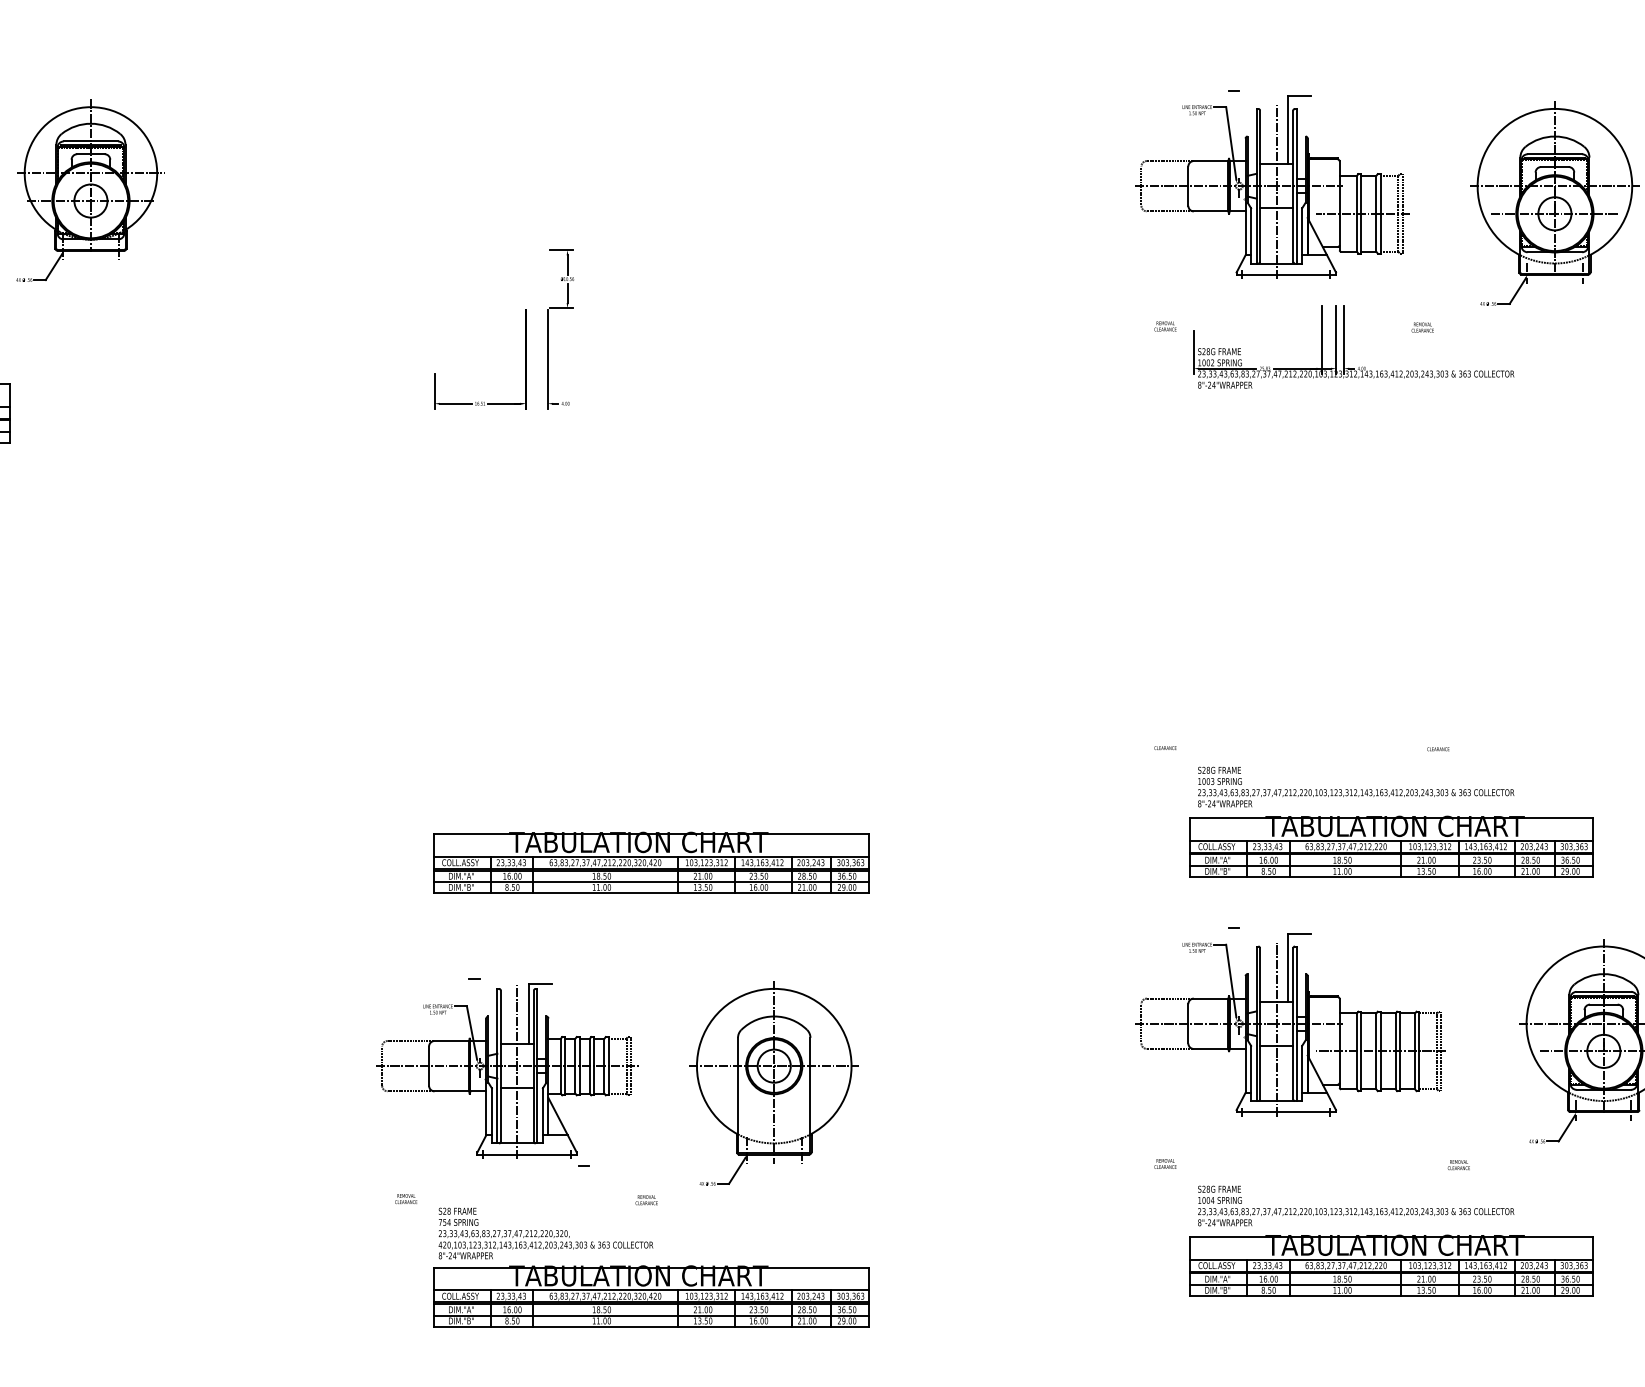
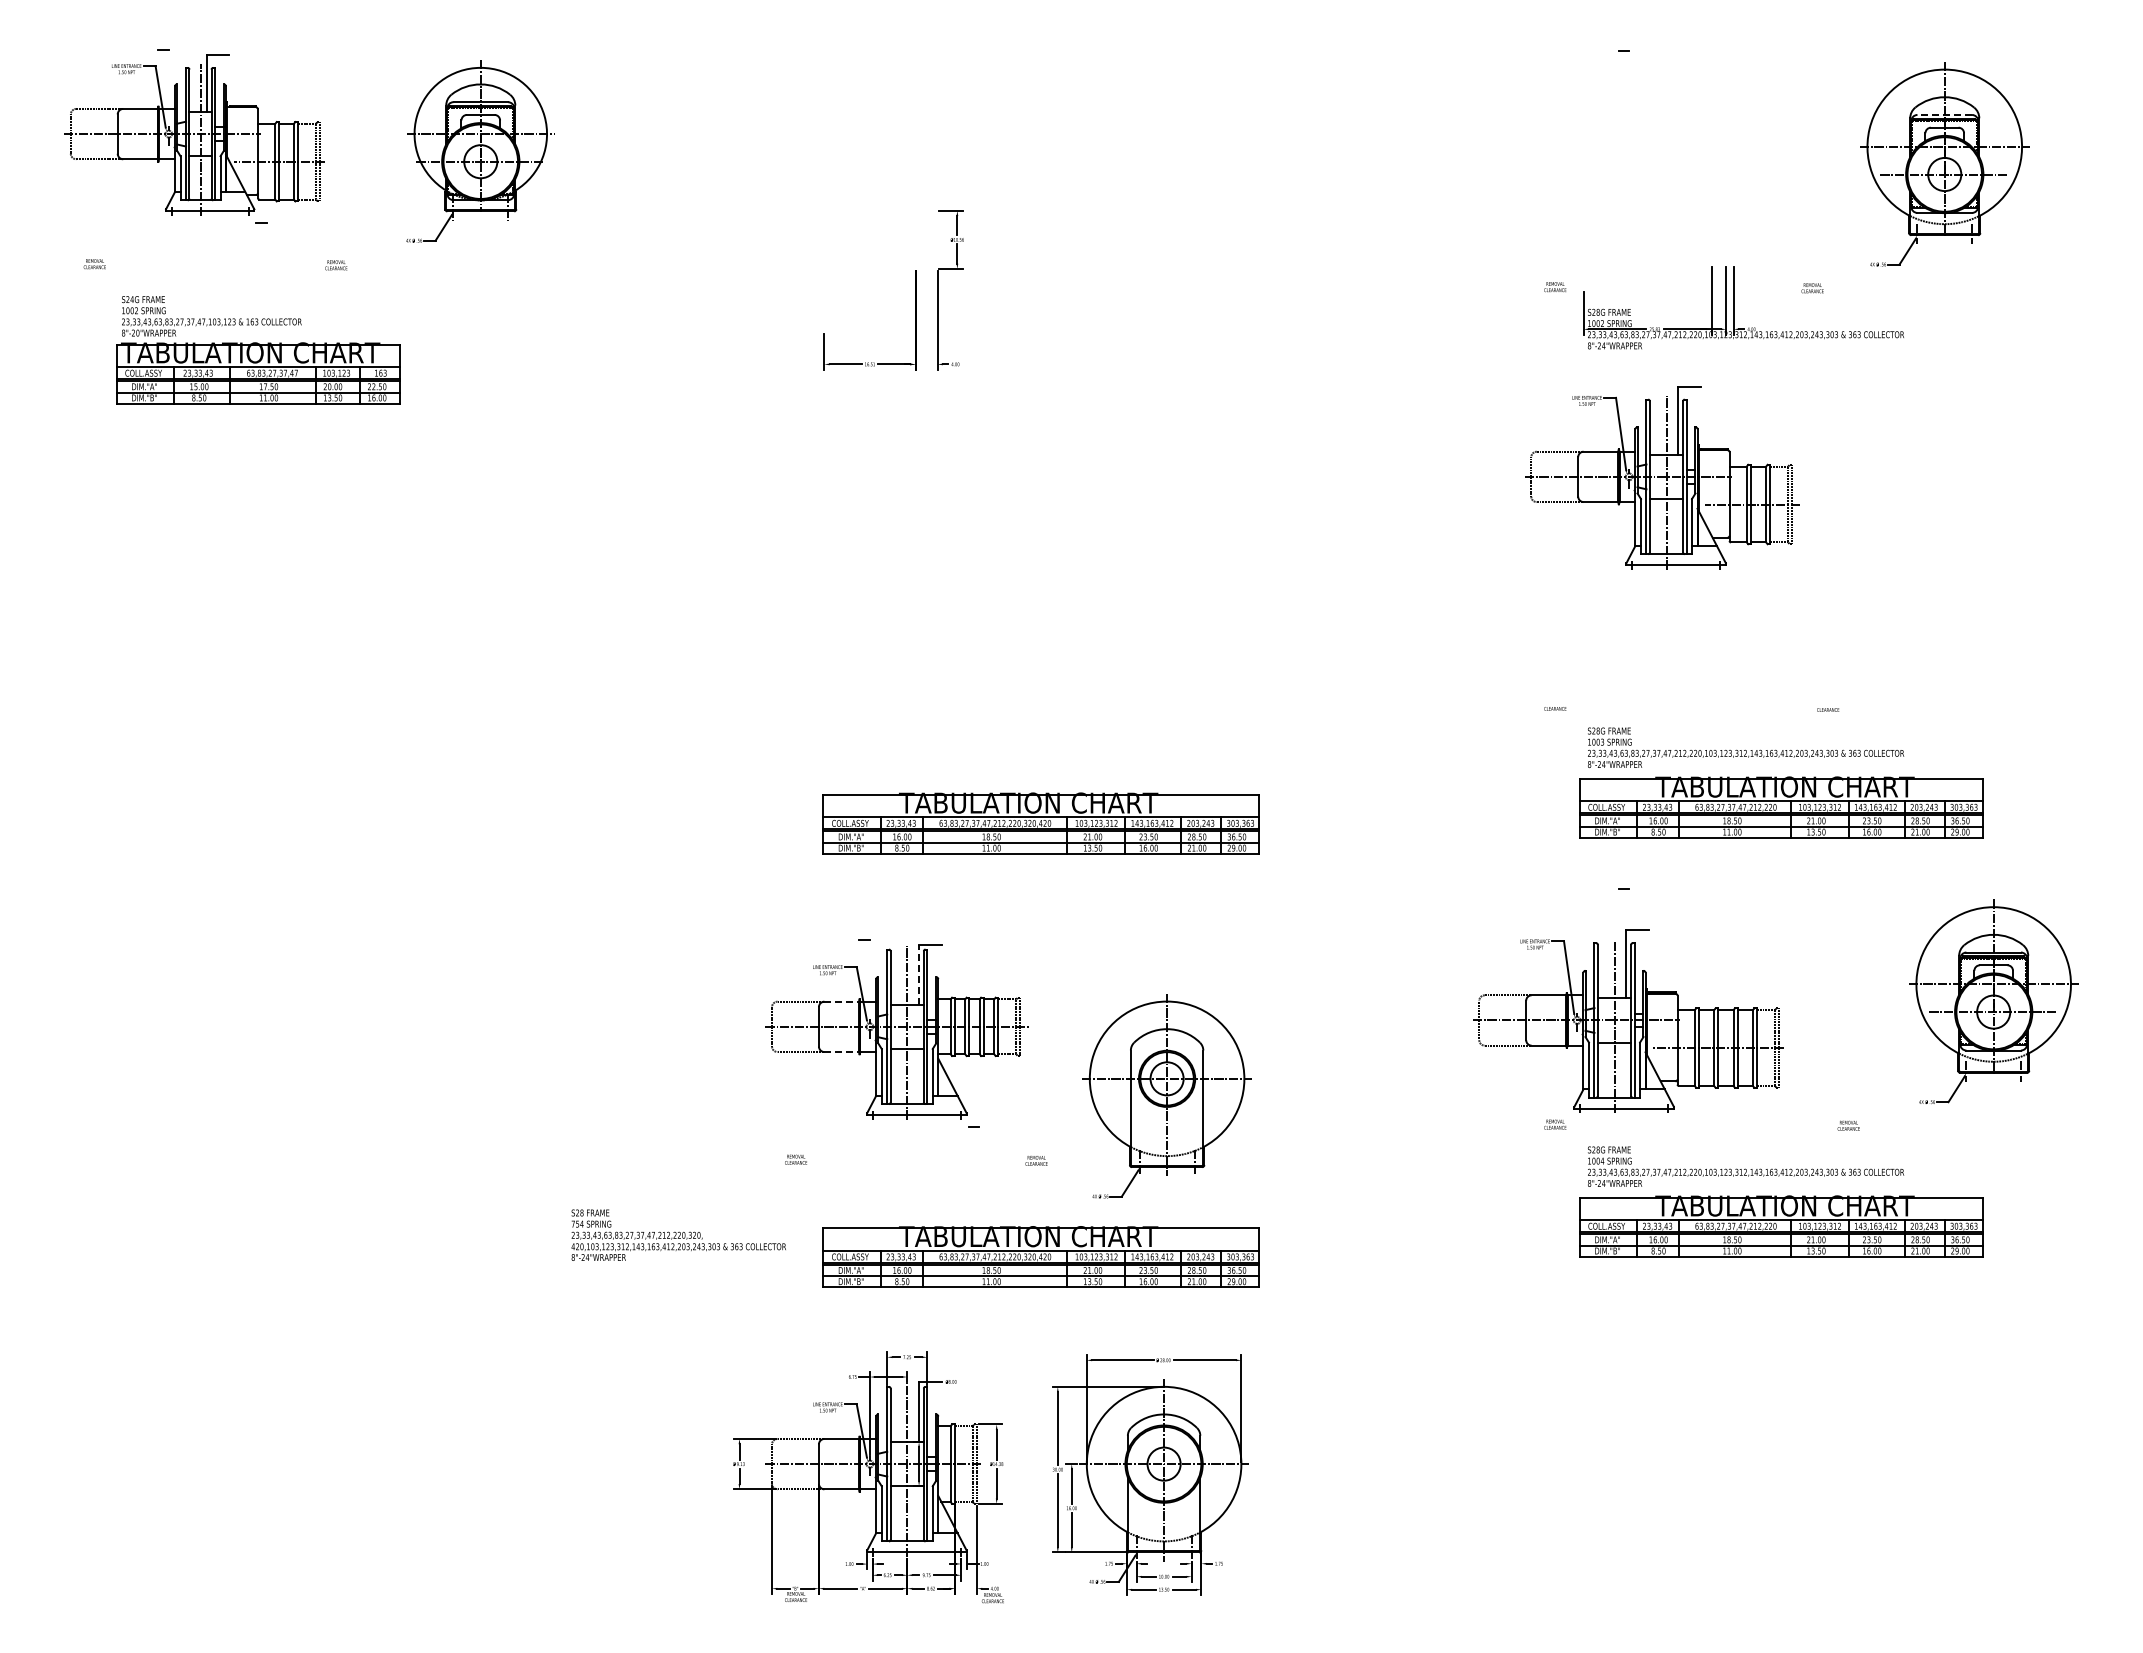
line: (1554, 153) -> (1944, 114), solid -> dashed
part: (1272, 186) -> (1662, 477), moved
line: (529, 1013) -> (919, 974), solid -> dashed
part: (1290, 1023) -> (1628, 1020), moved
line: (452, 1040) -> (842, 1001), solid -> dashed
part: (773, 1083) -> (1166, 1096), moved
line: (452, 1091) -> (842, 1052), solid -> dashed
text: (545, 1232) -> (678, 1234), moved

